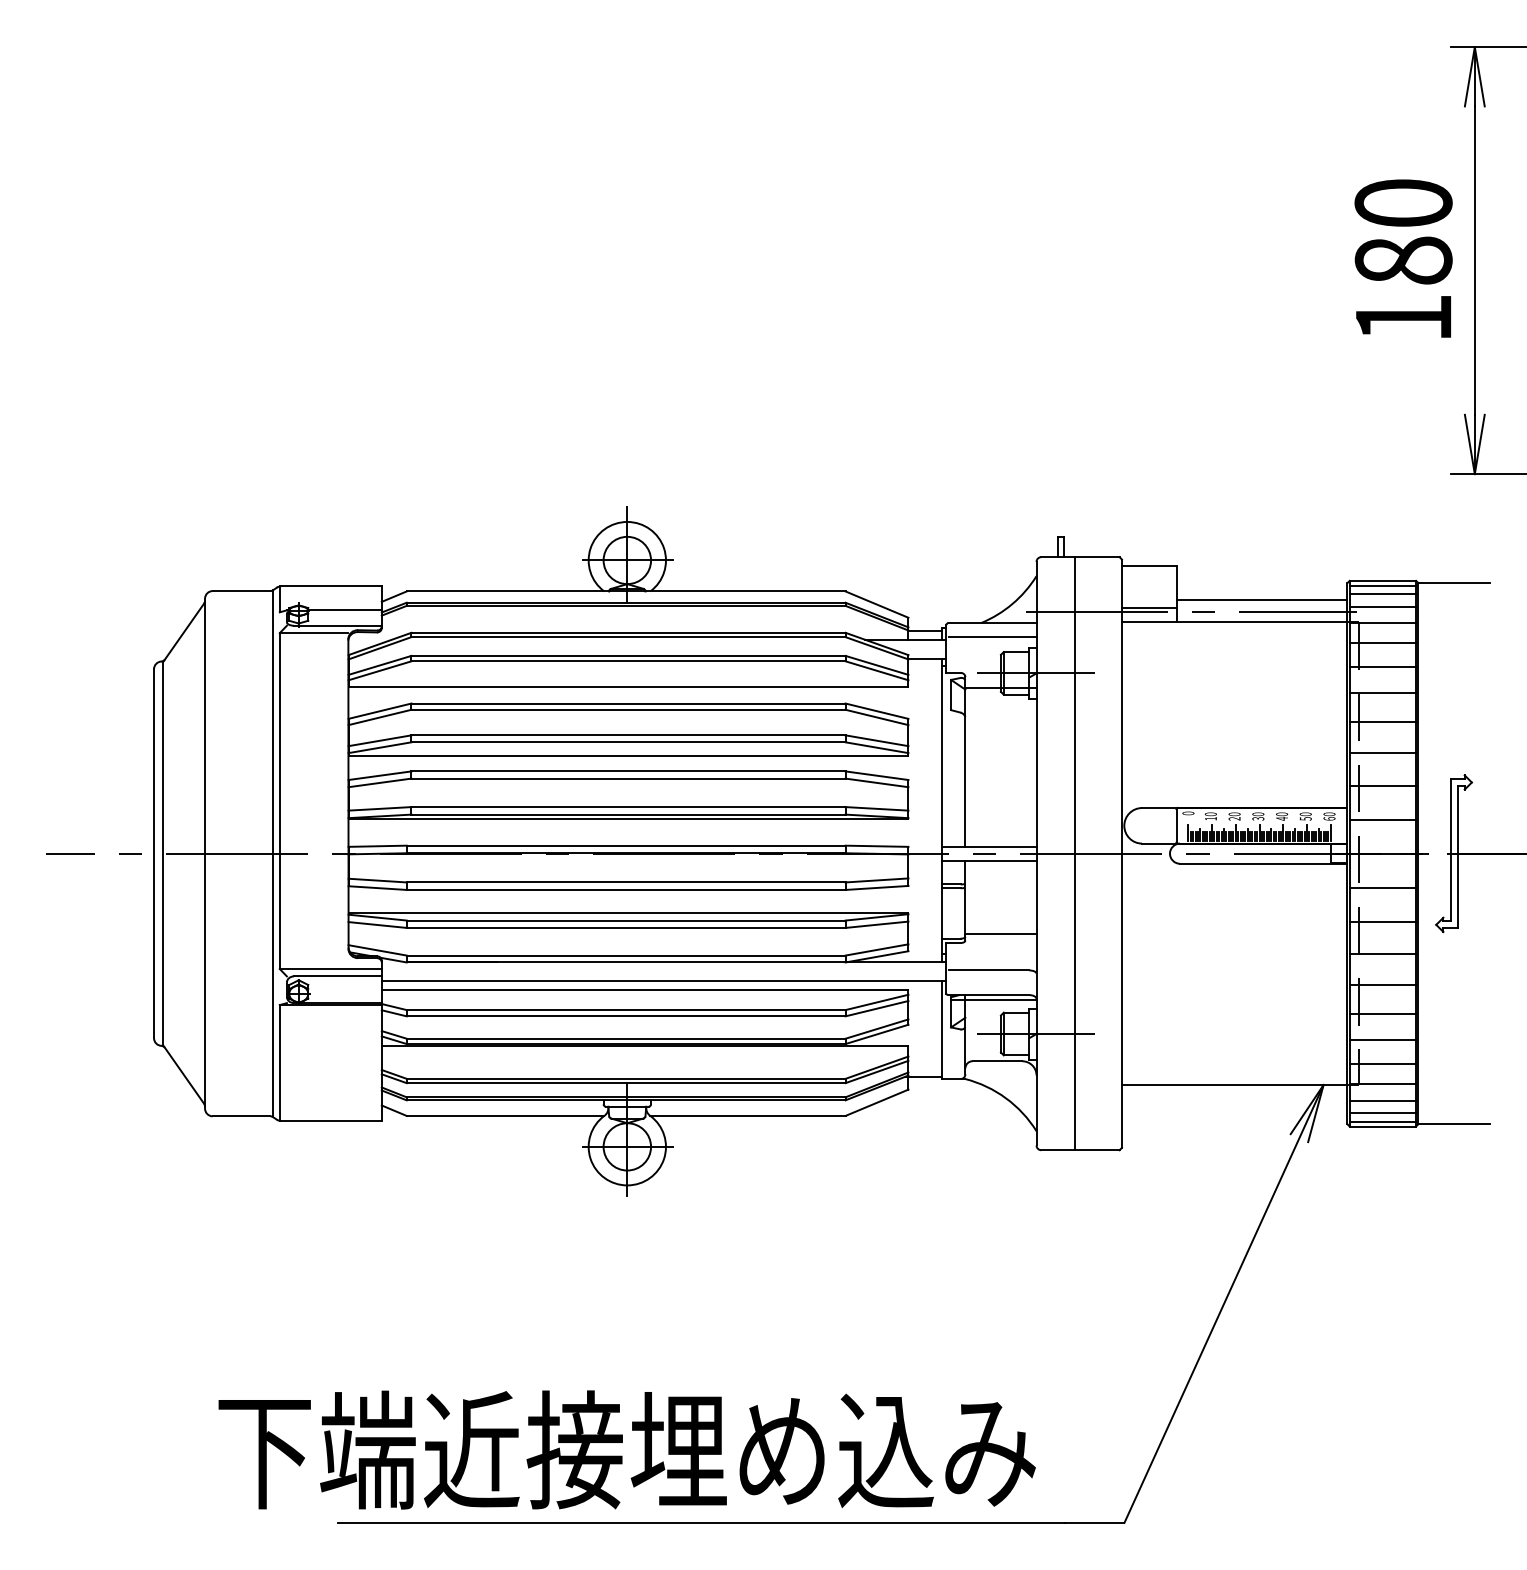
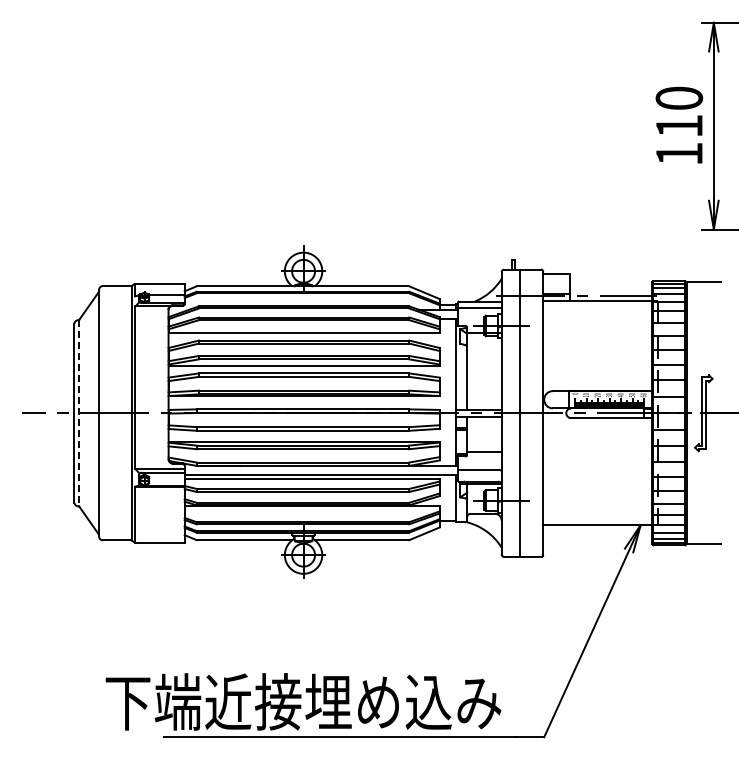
text: (1403, 259) -> (679, 125), 180 -> 110
line: (1261, 600) -> (610, 290), removed
line: (164, 854) -> (79, 413), solid -> dashed

